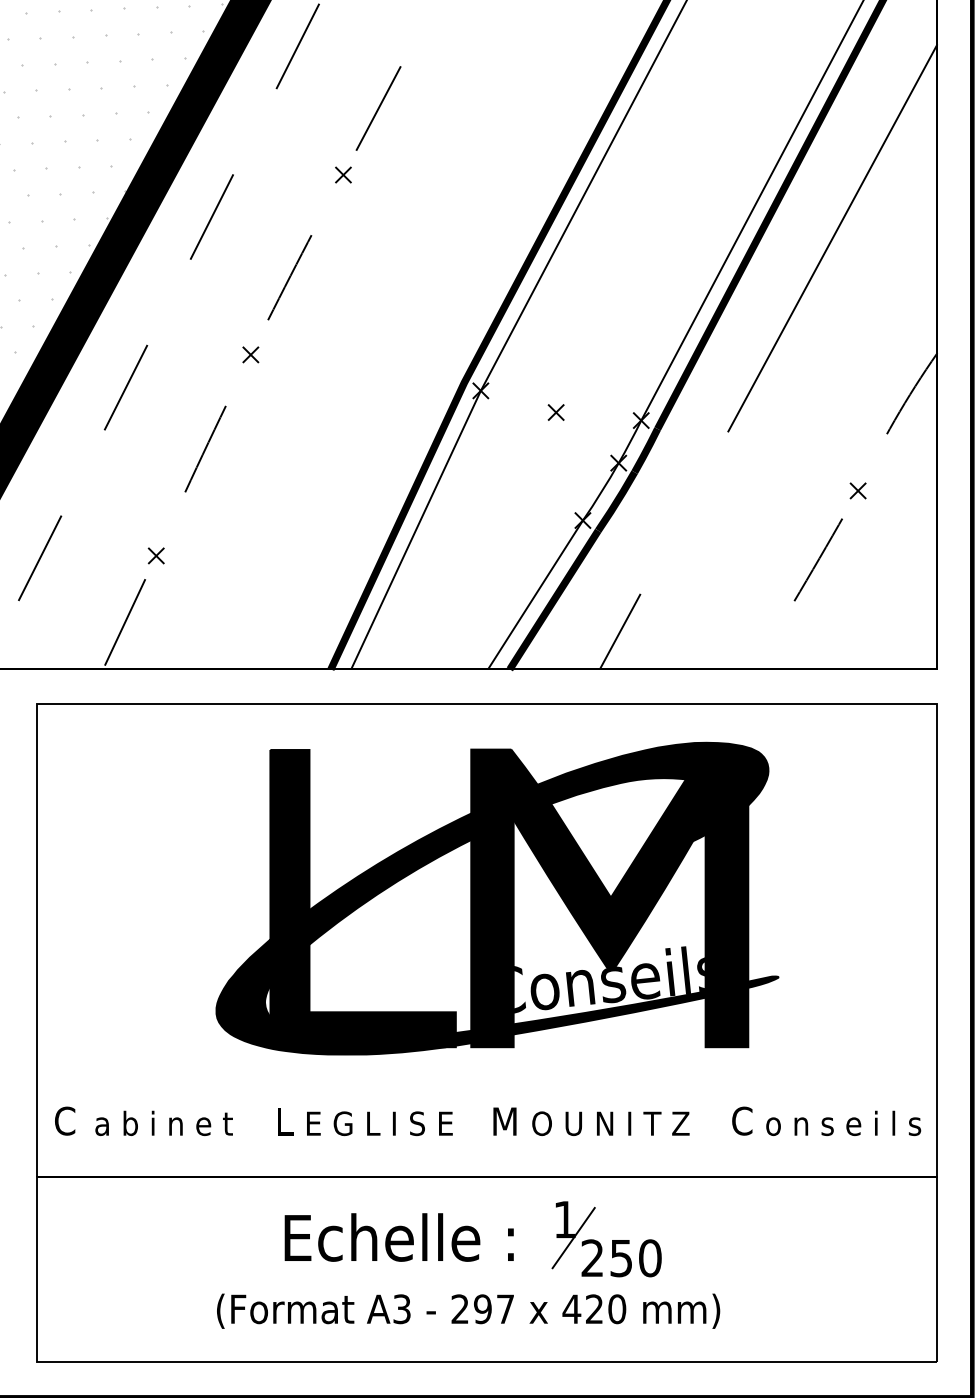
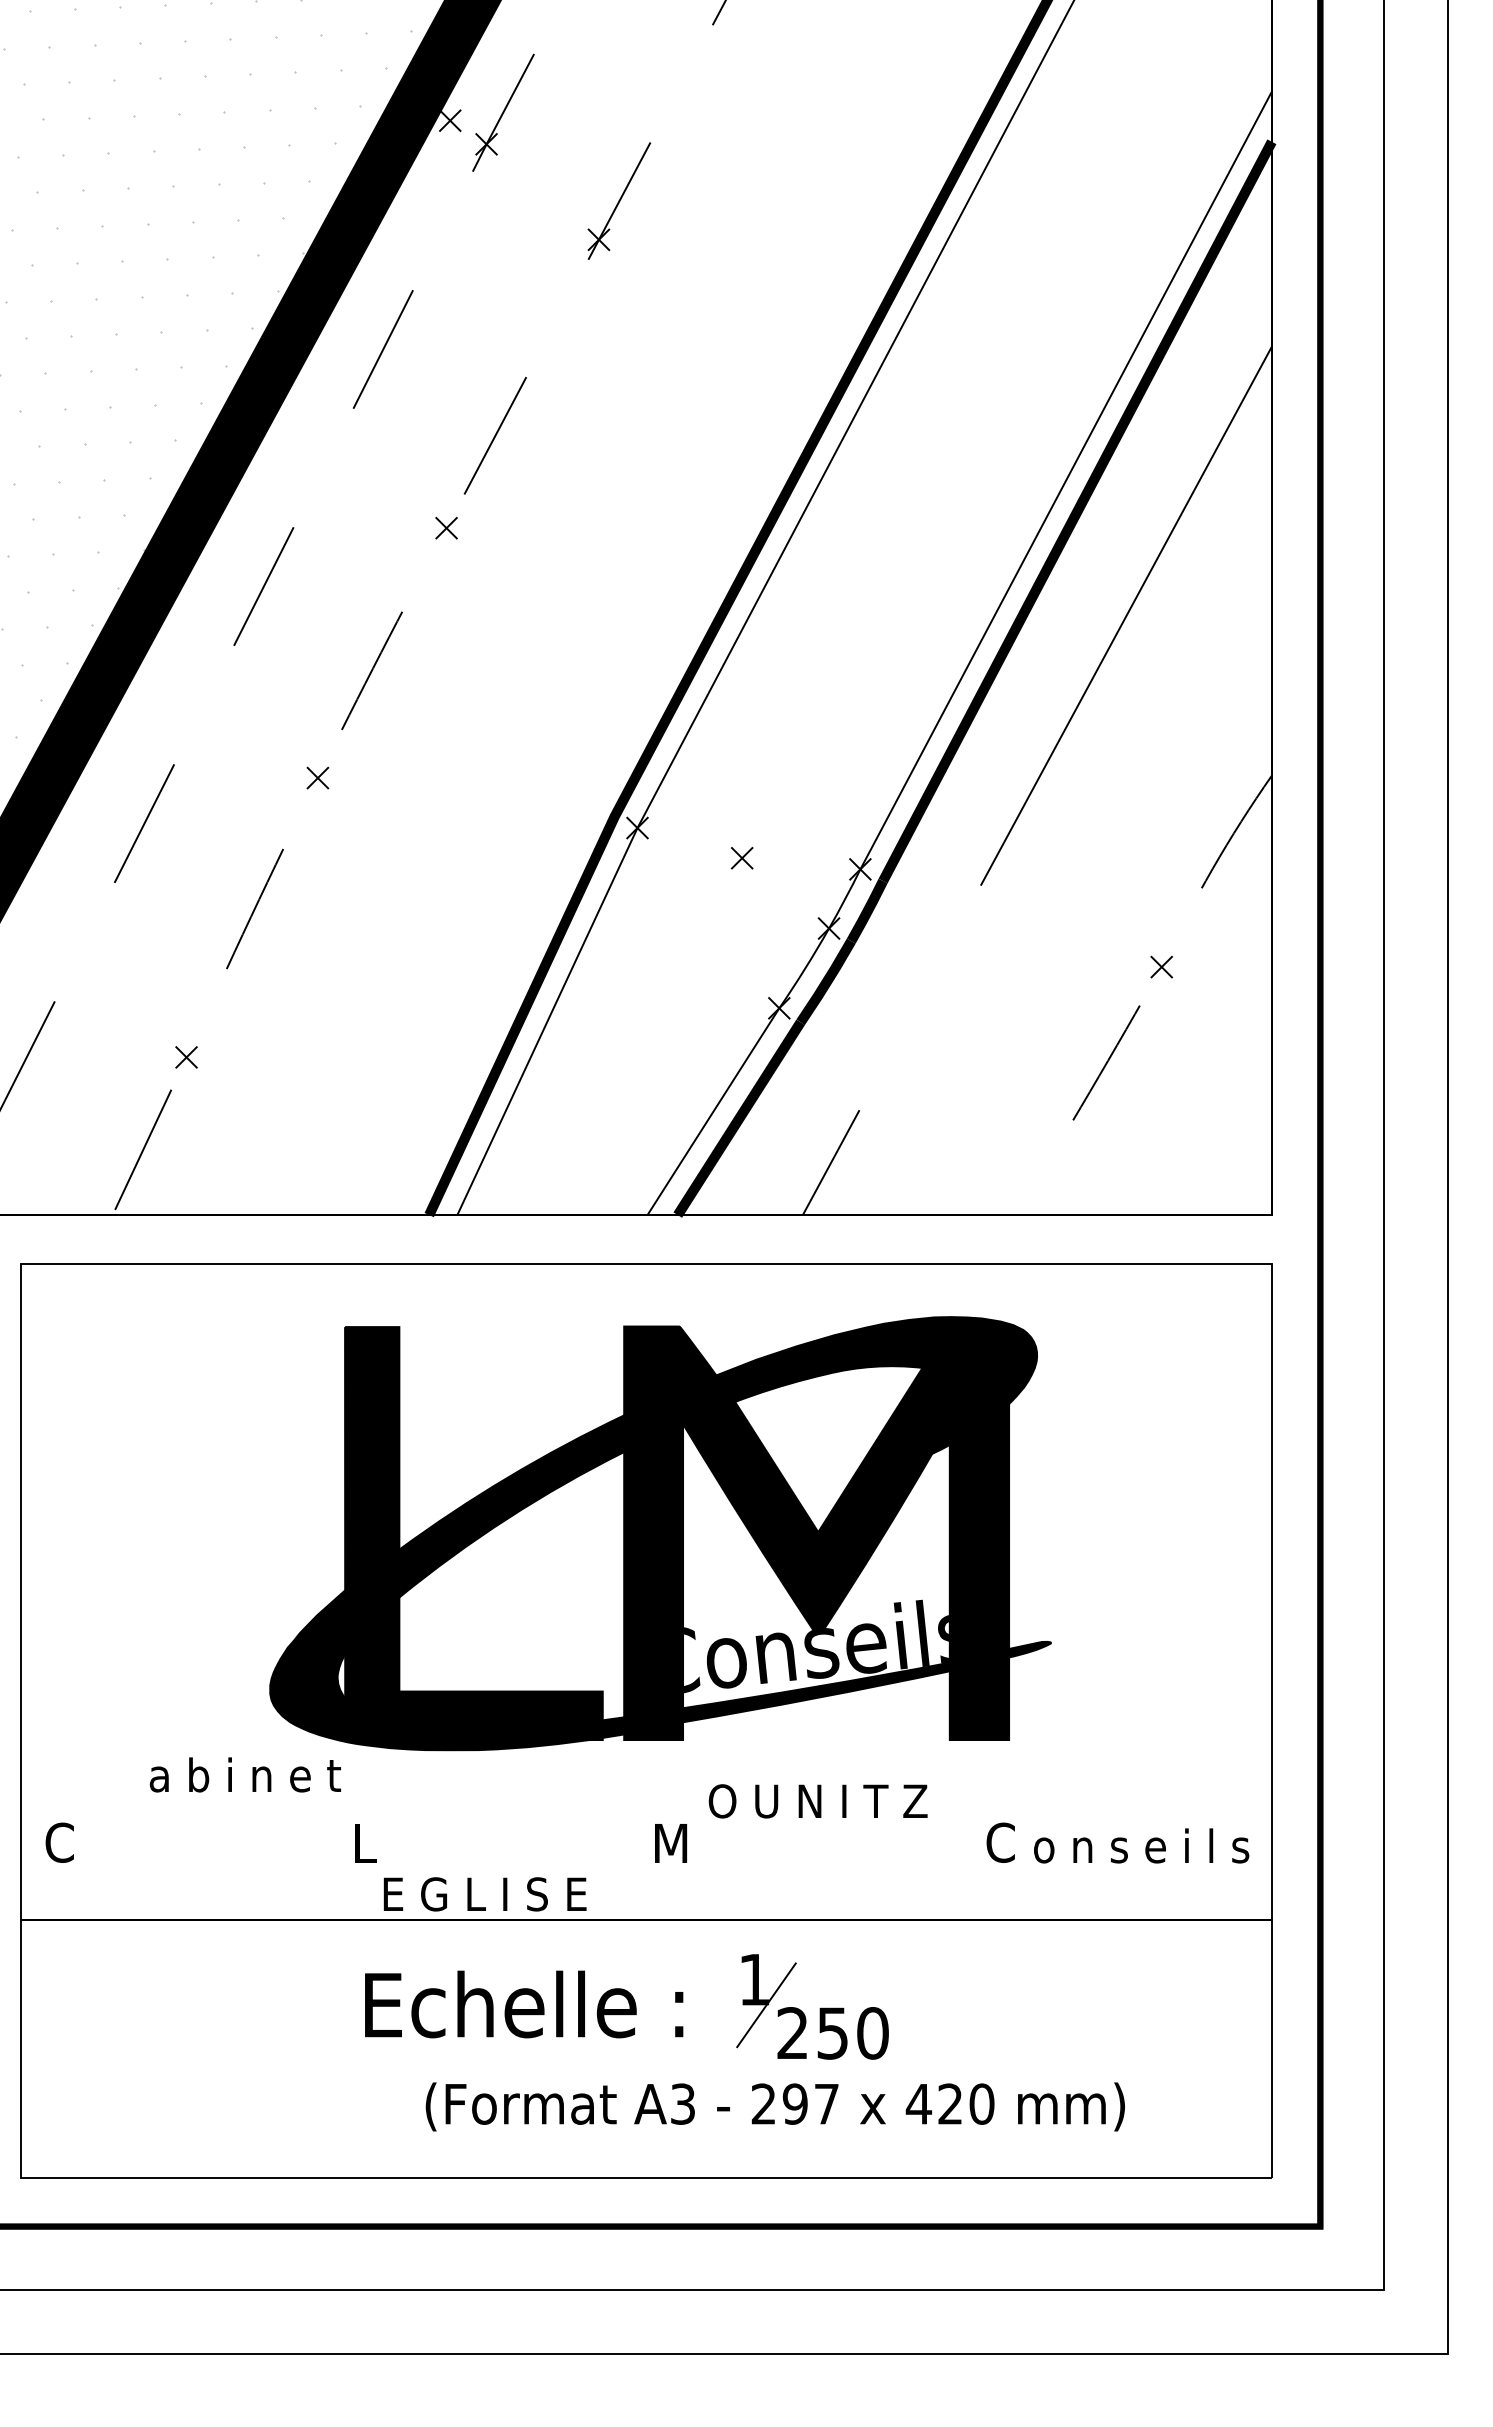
text: (163, 1123) -> (244, 1774), moved
text: (379, 1123) -> (484, 1894), moved
text: (610, 1123) -> (817, 1801), moved
text: (467, 1310) -> (774, 2106), moved

